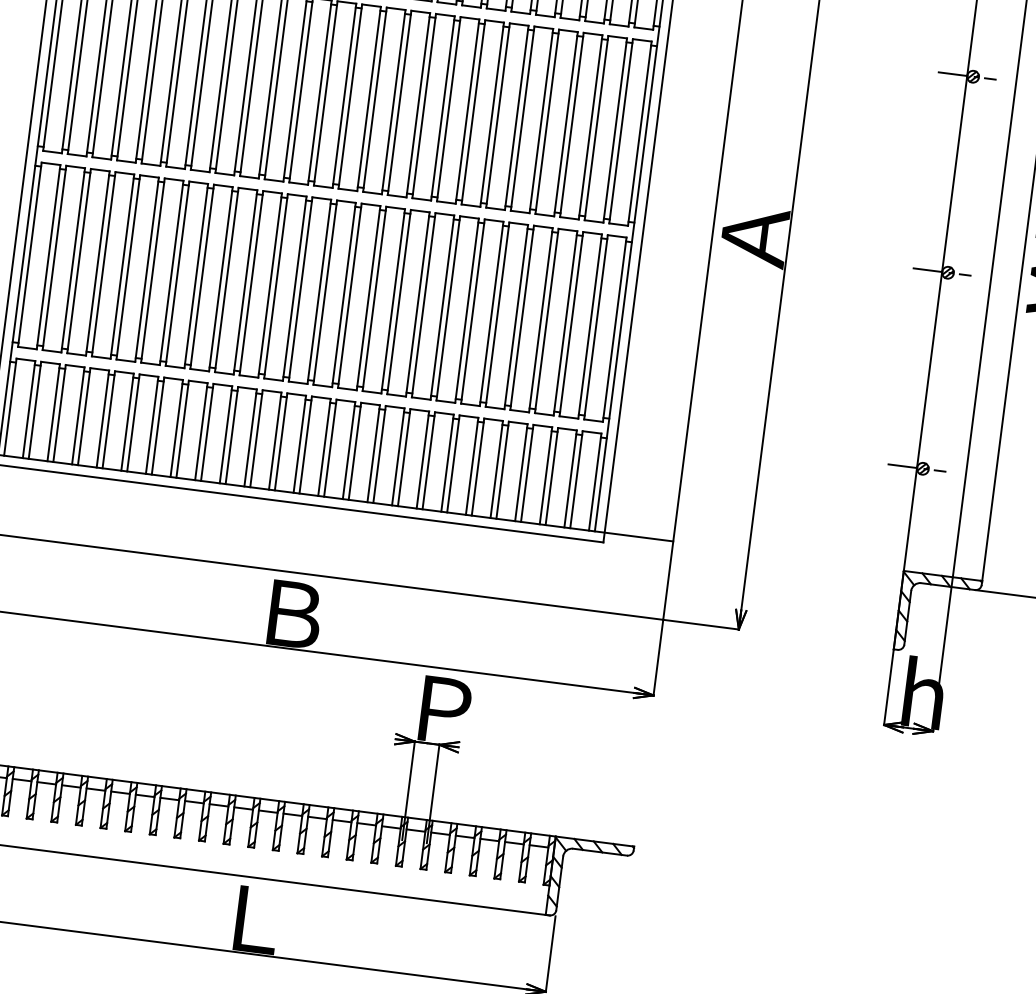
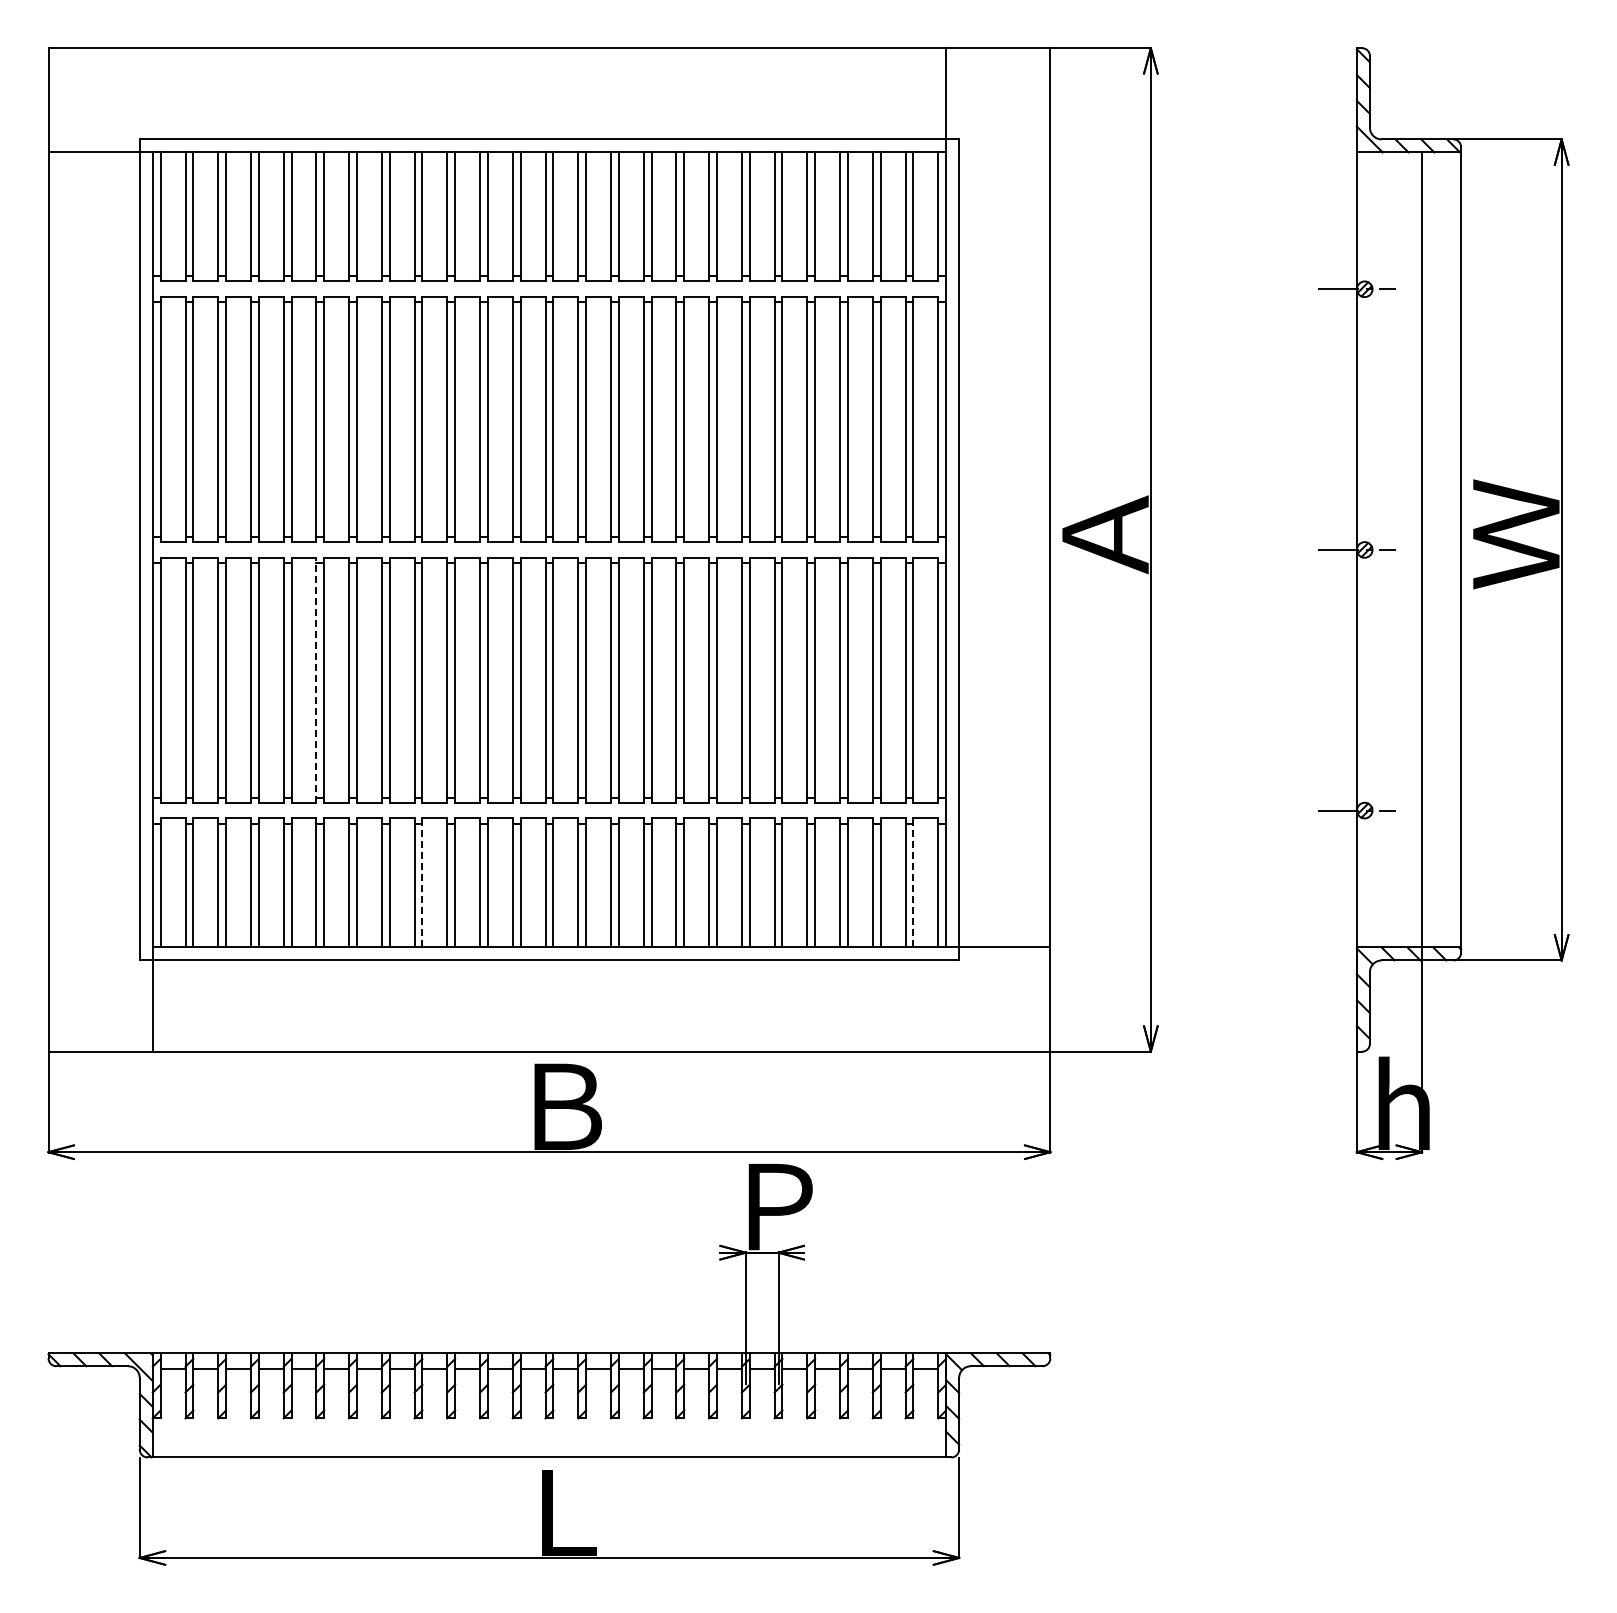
line: (147, 269) -> (316, 680), solid -> dashed
line: (207, 432) -> (422, 882), solid -> dashed
line: (576, 479) -> (913, 882), solid -> dashed

